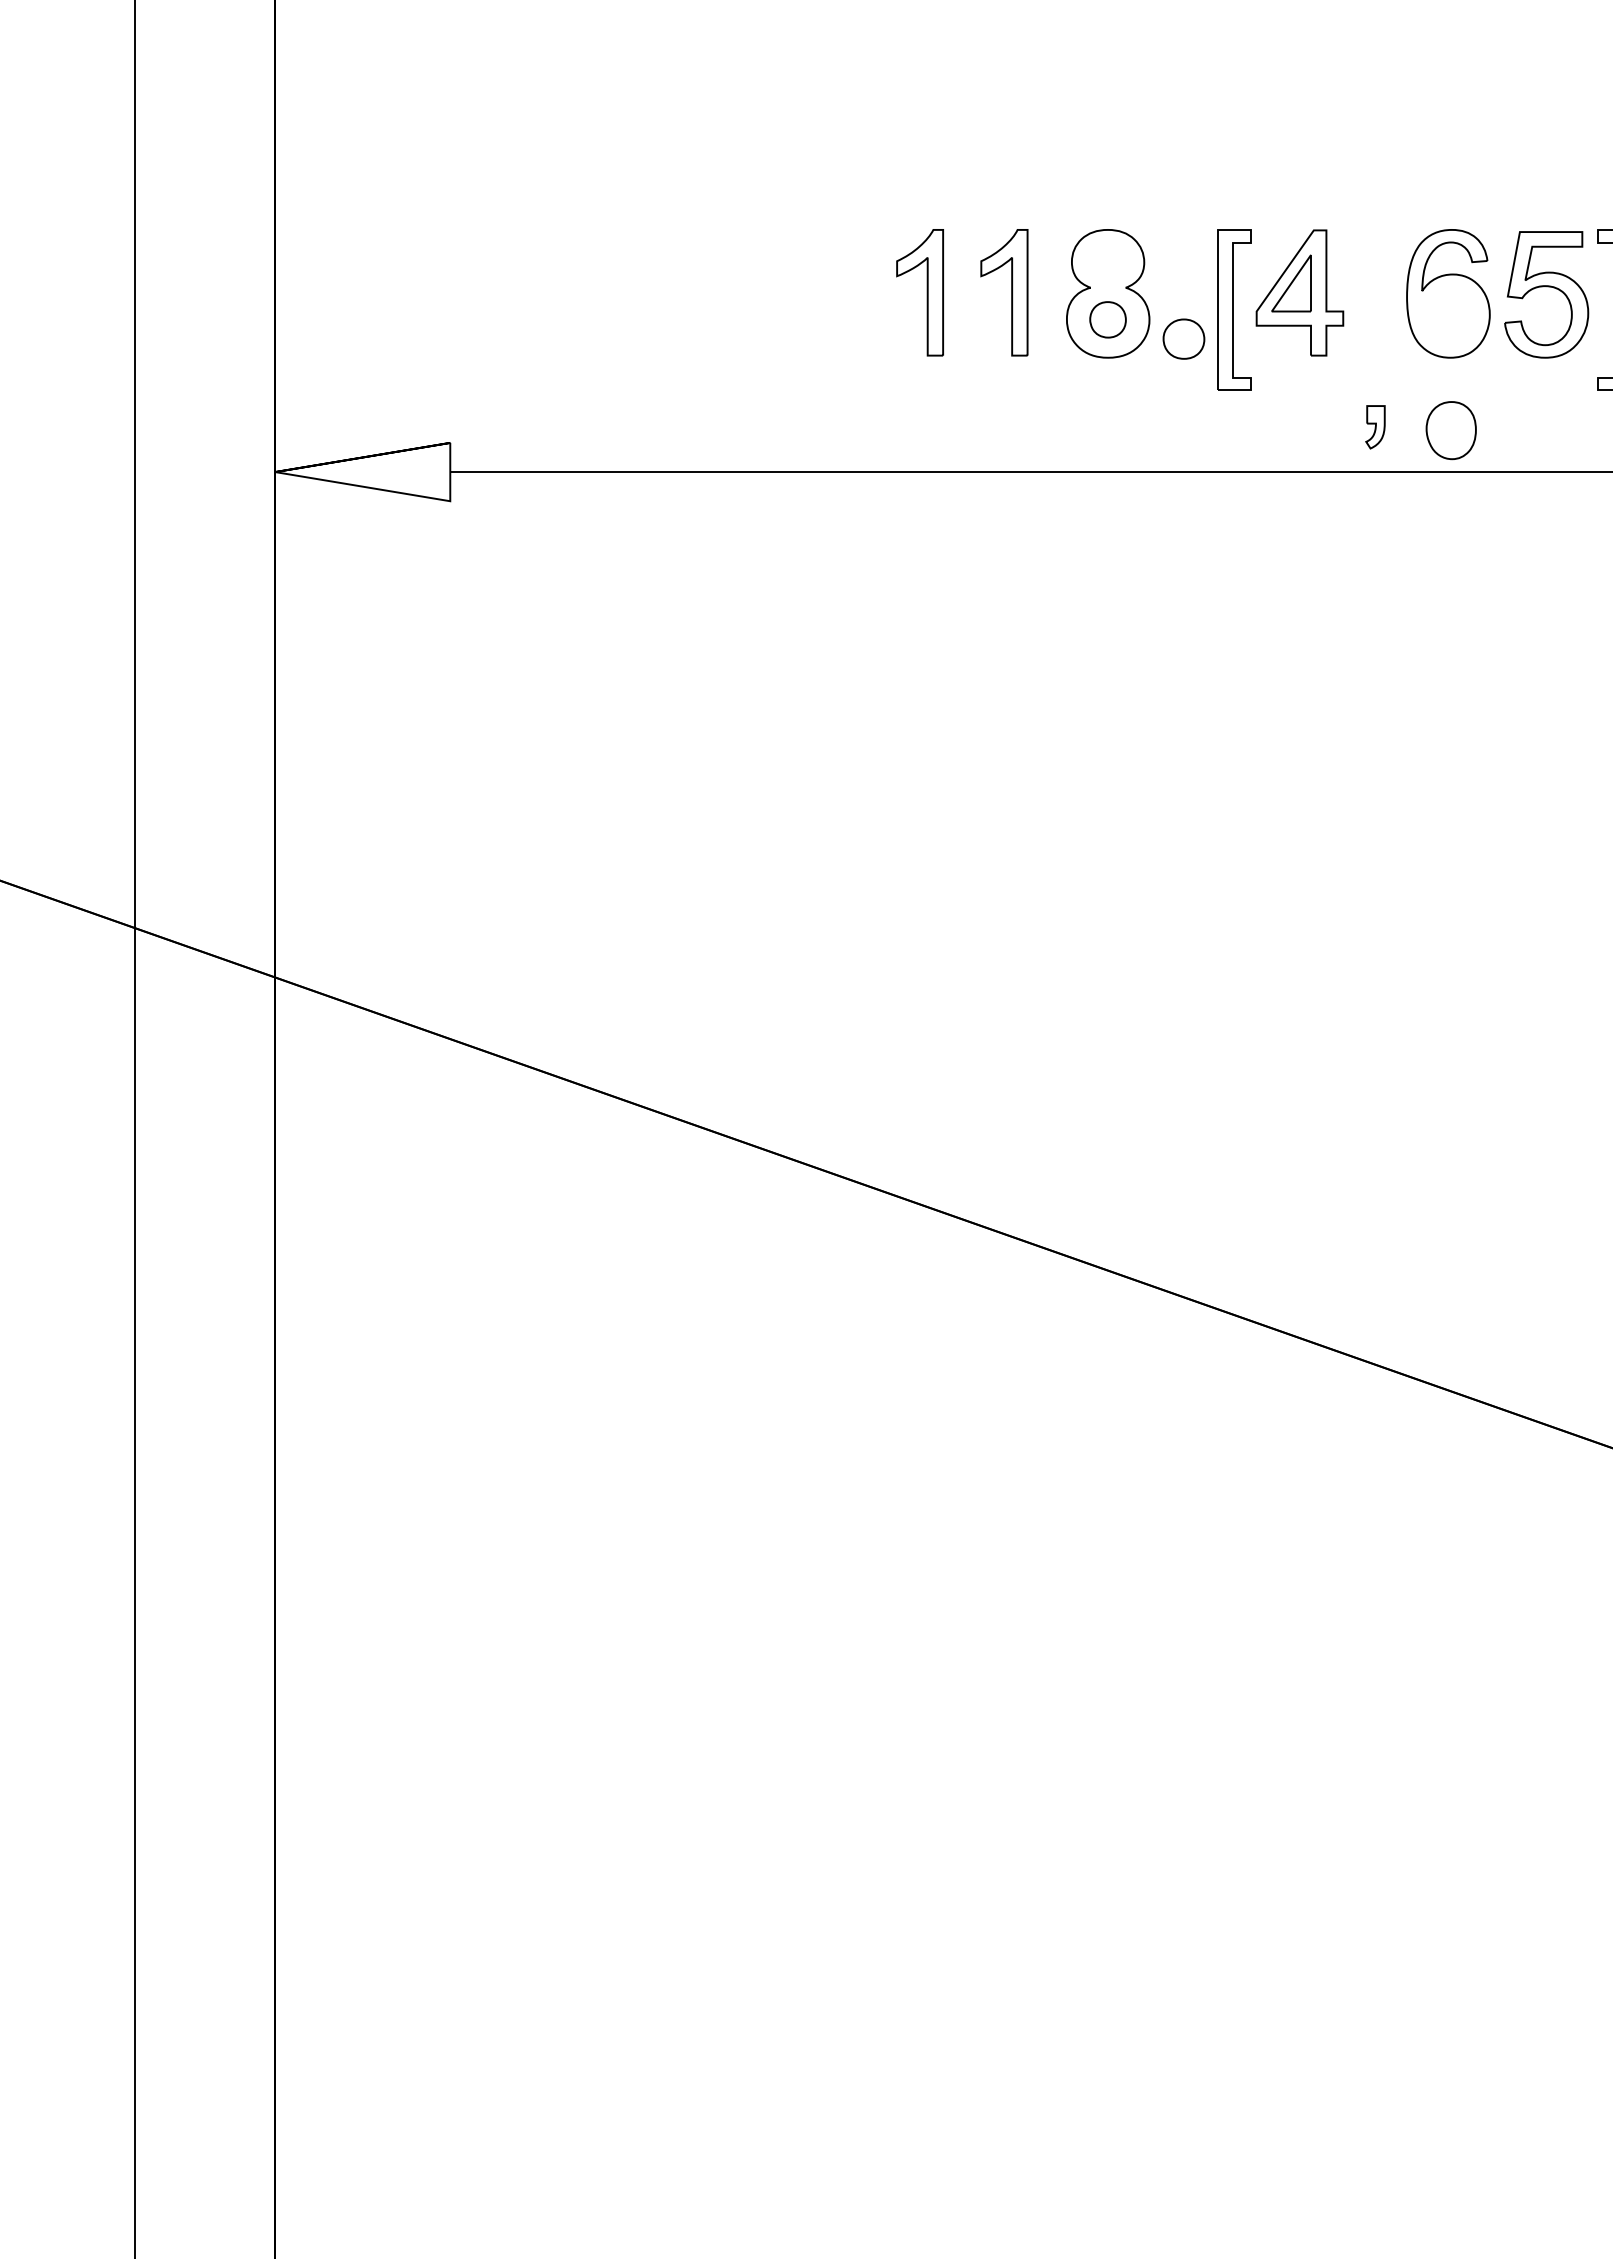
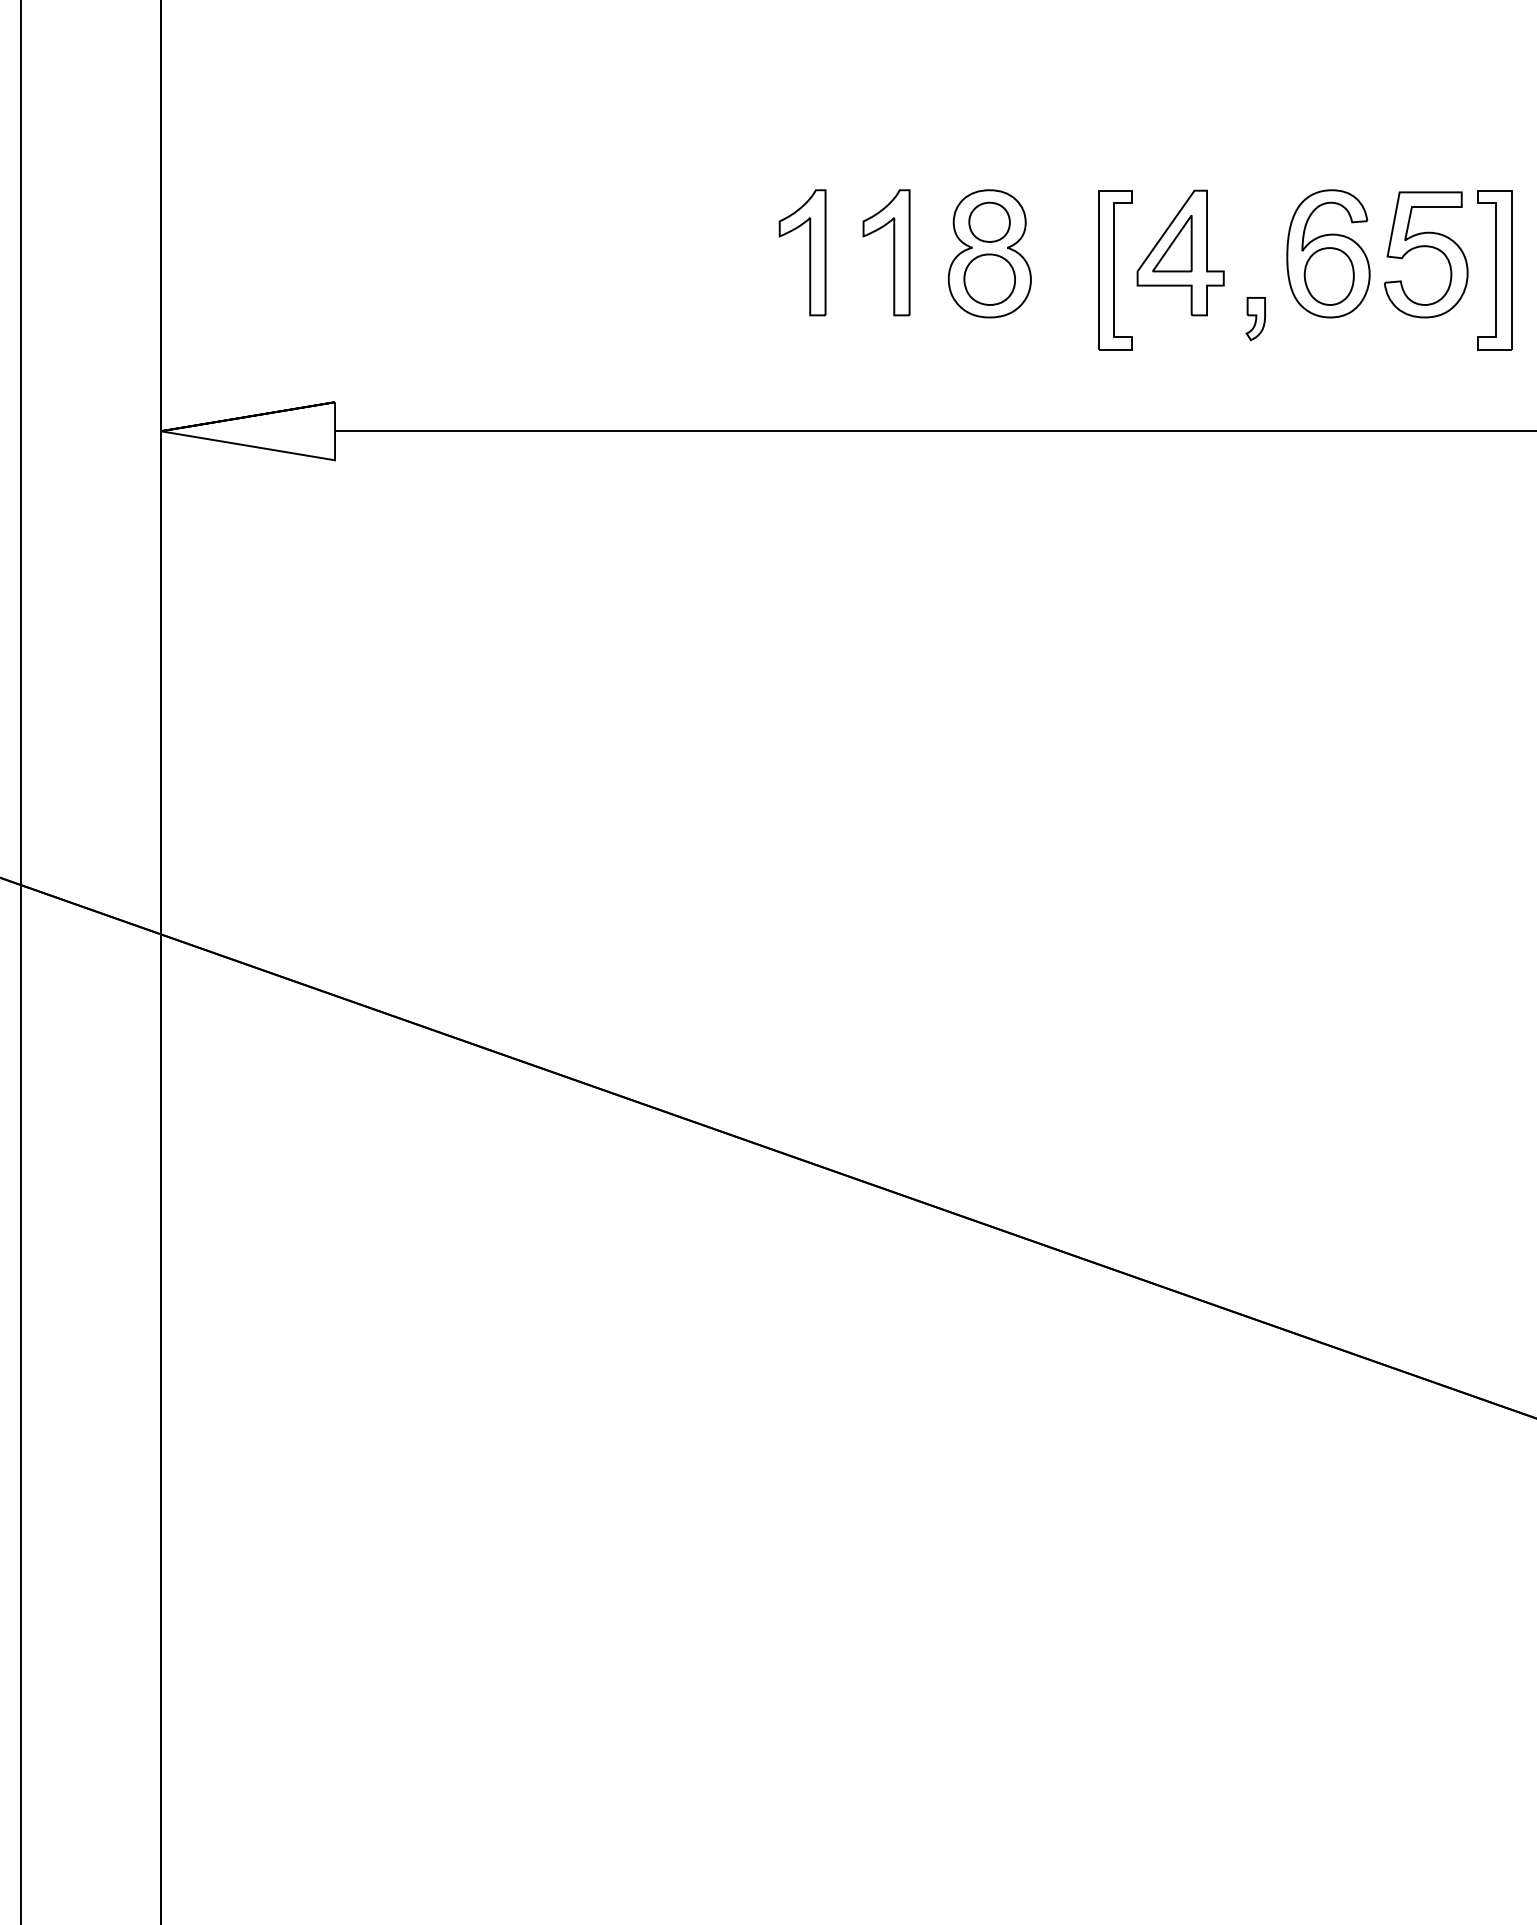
part: (1107, 319) -> (989, 279), size x1.43
part: (1183, 338) -> (989, 221), moved
part: (1375, 427) -> (1255, 319), moved
part: (1450, 430) -> (1328, 276), moved

